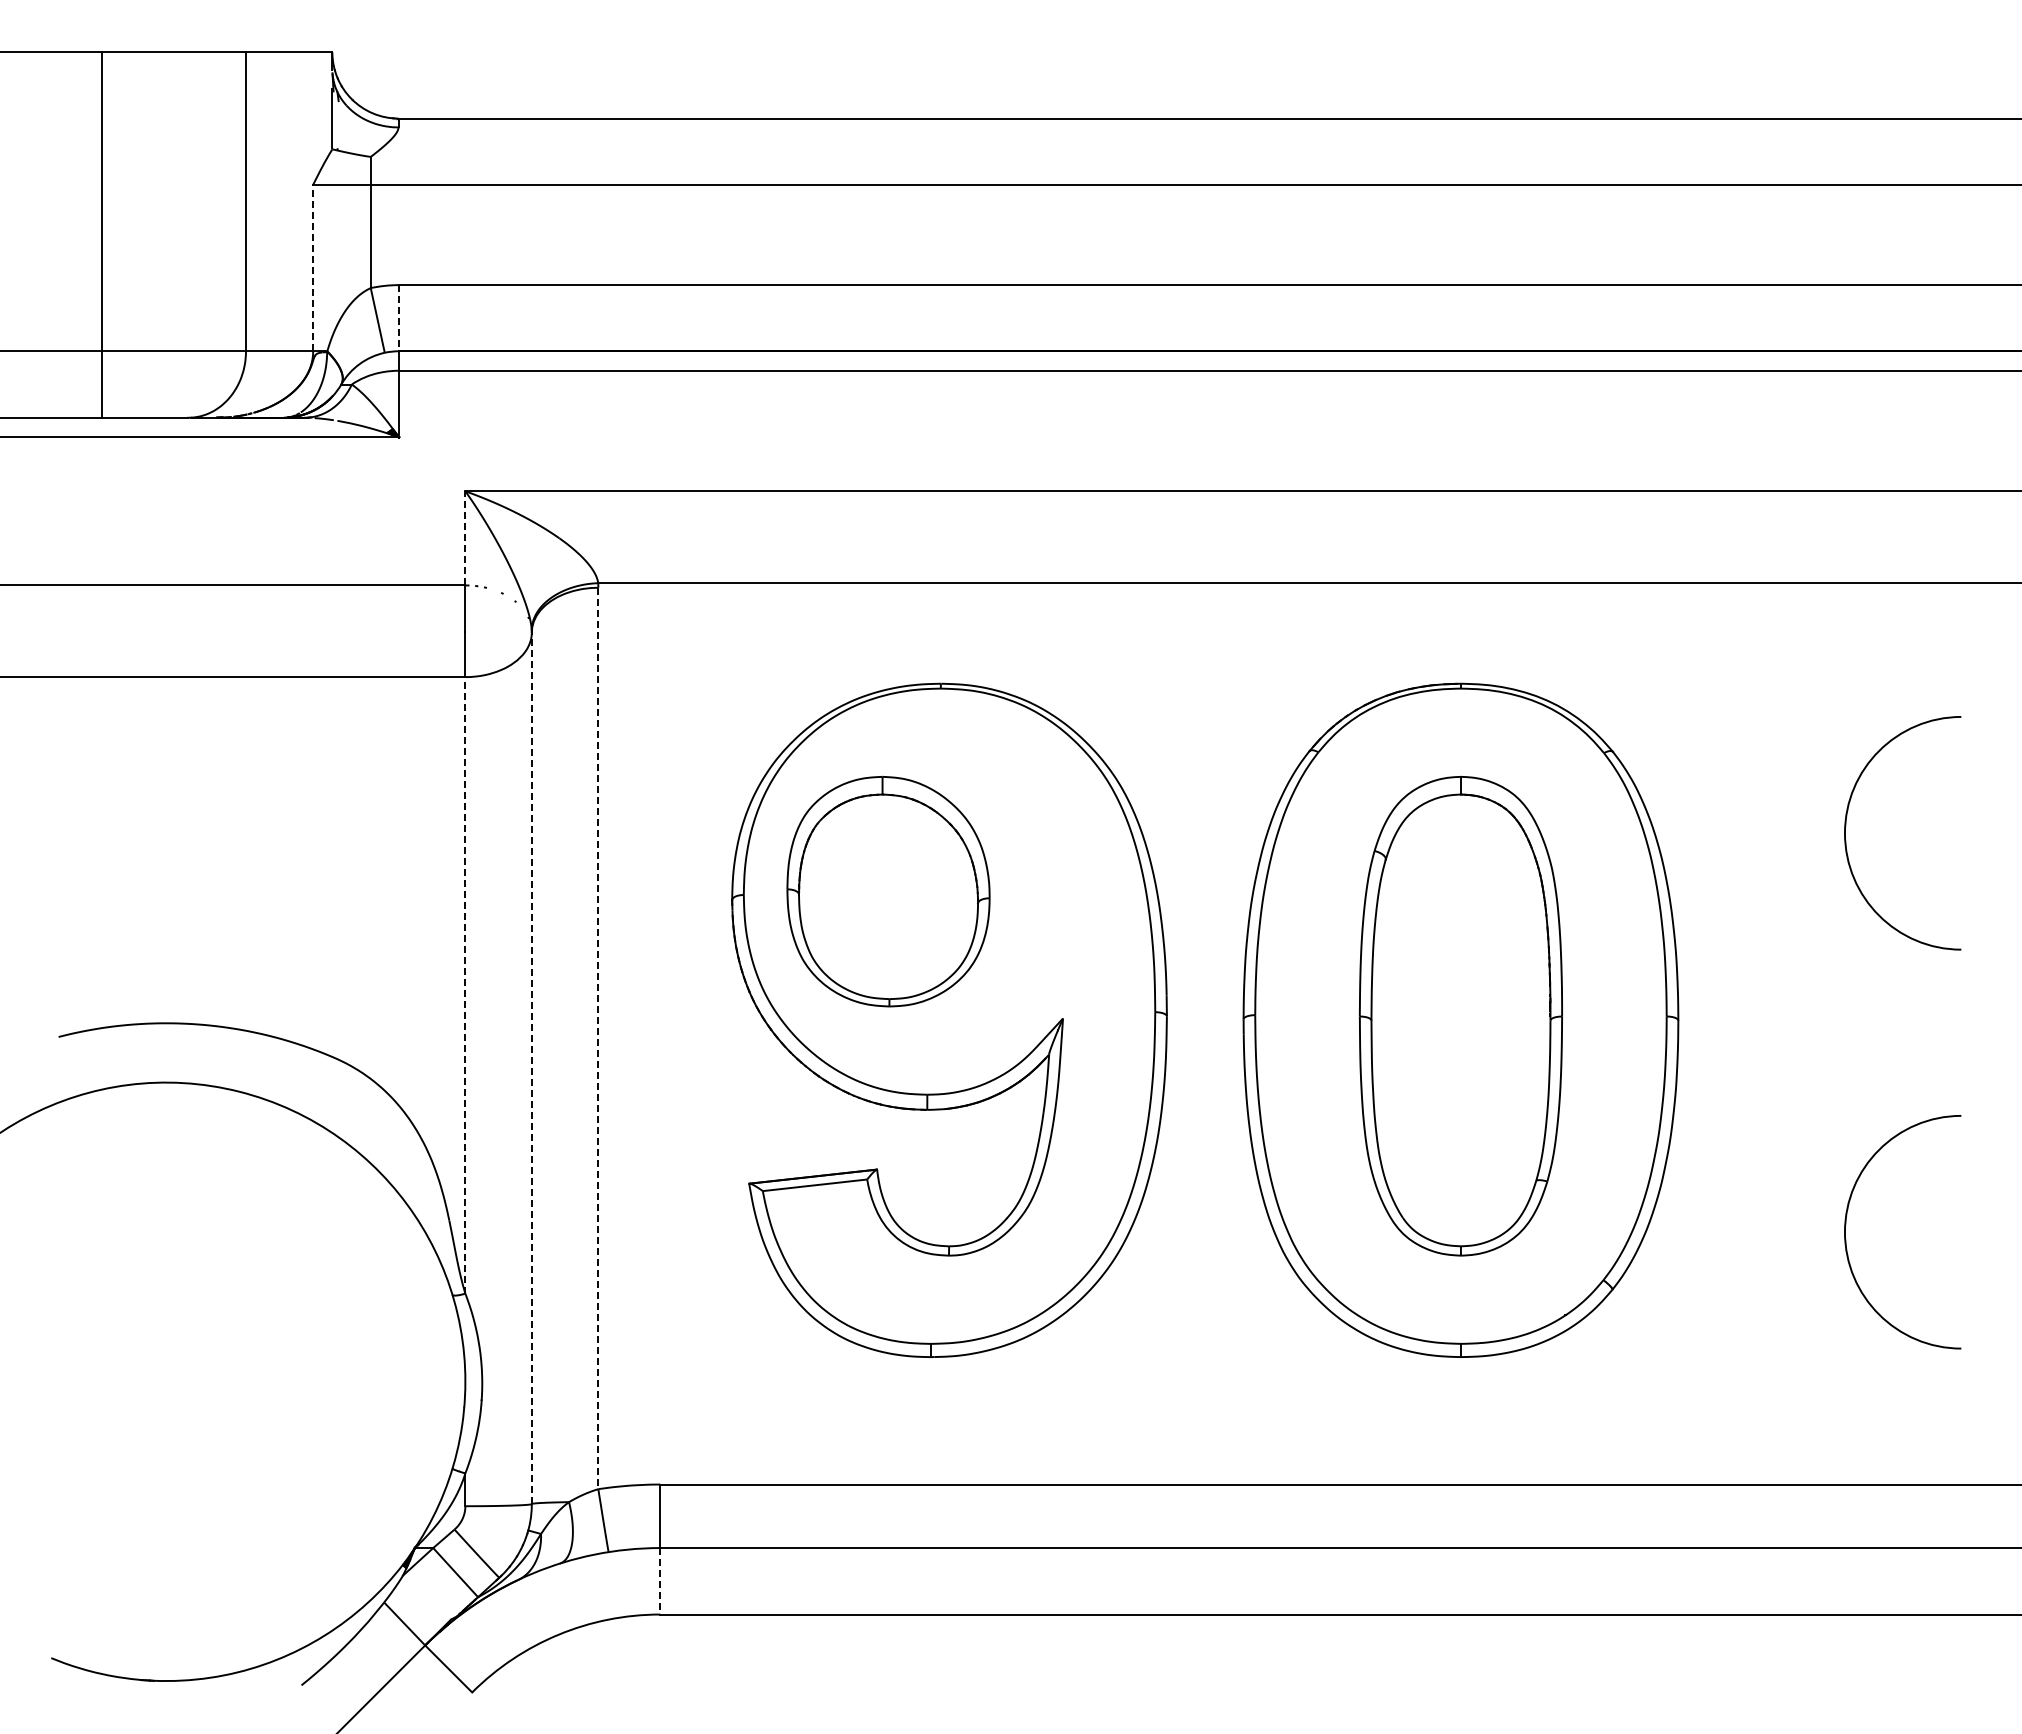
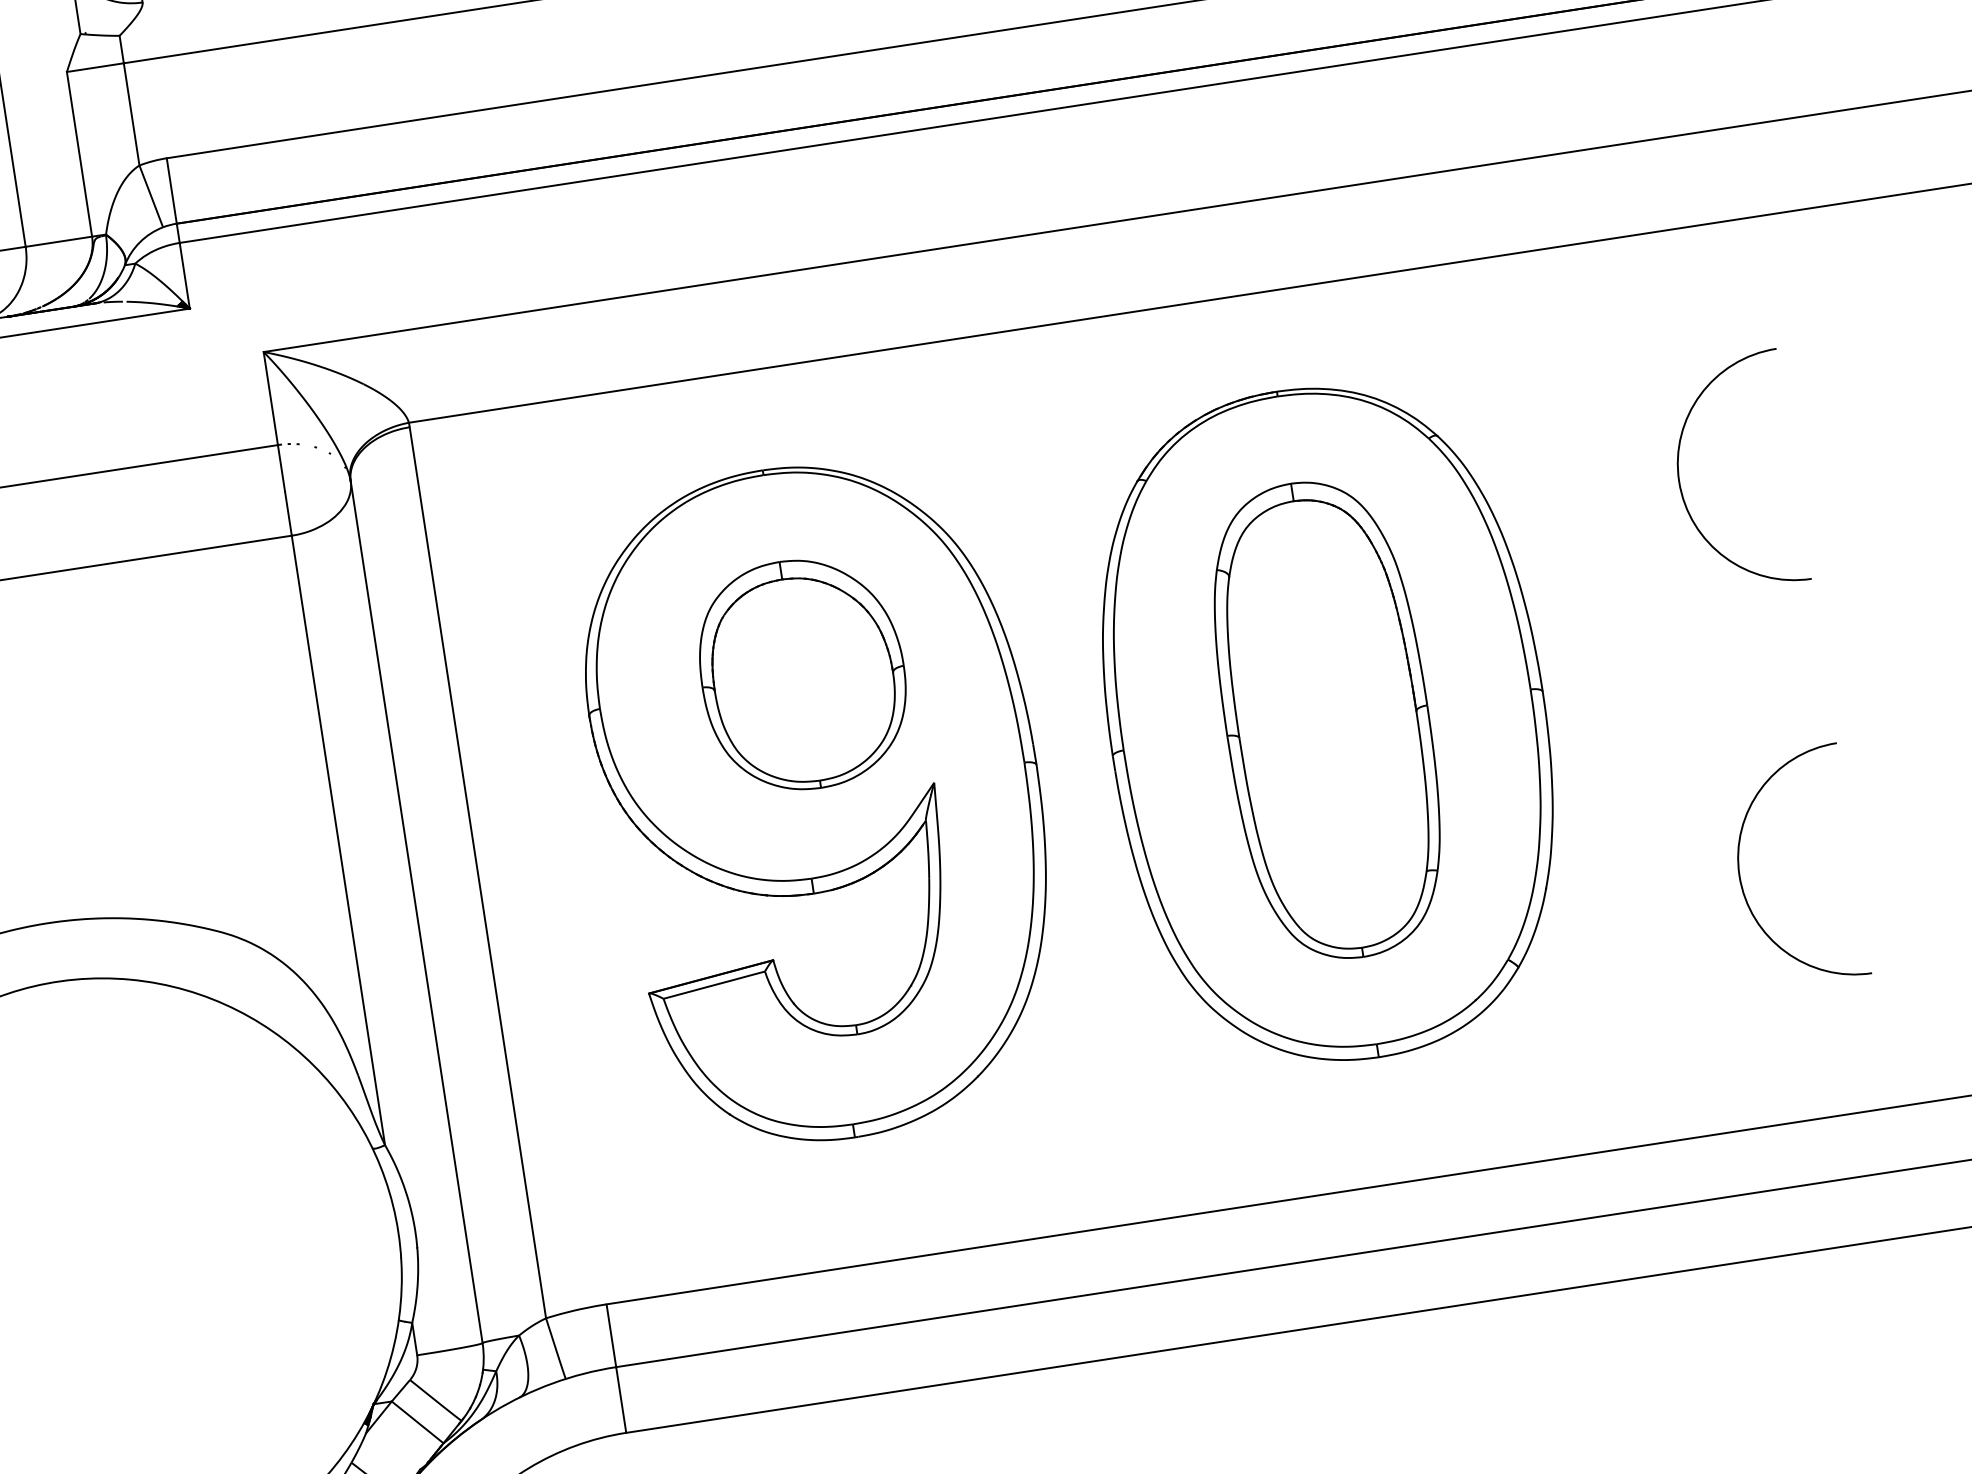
line: (313, 267) -> (79, 153), dashed -> solid
line: (398, 318) -> (171, 191), dashed -> solid
line: (465, 537) -> (270, 397), dashed -> solid
part: (888, 891) -> (802, 674), moved
line: (465, 984) -> (338, 839), dashed -> solid
line: (598, 1038) -> (478, 872), dashed -> solid
line: (531, 1068) -> (416, 912), dashed -> solid
line: (660, 1581) -> (621, 1400), dashed -> solid

